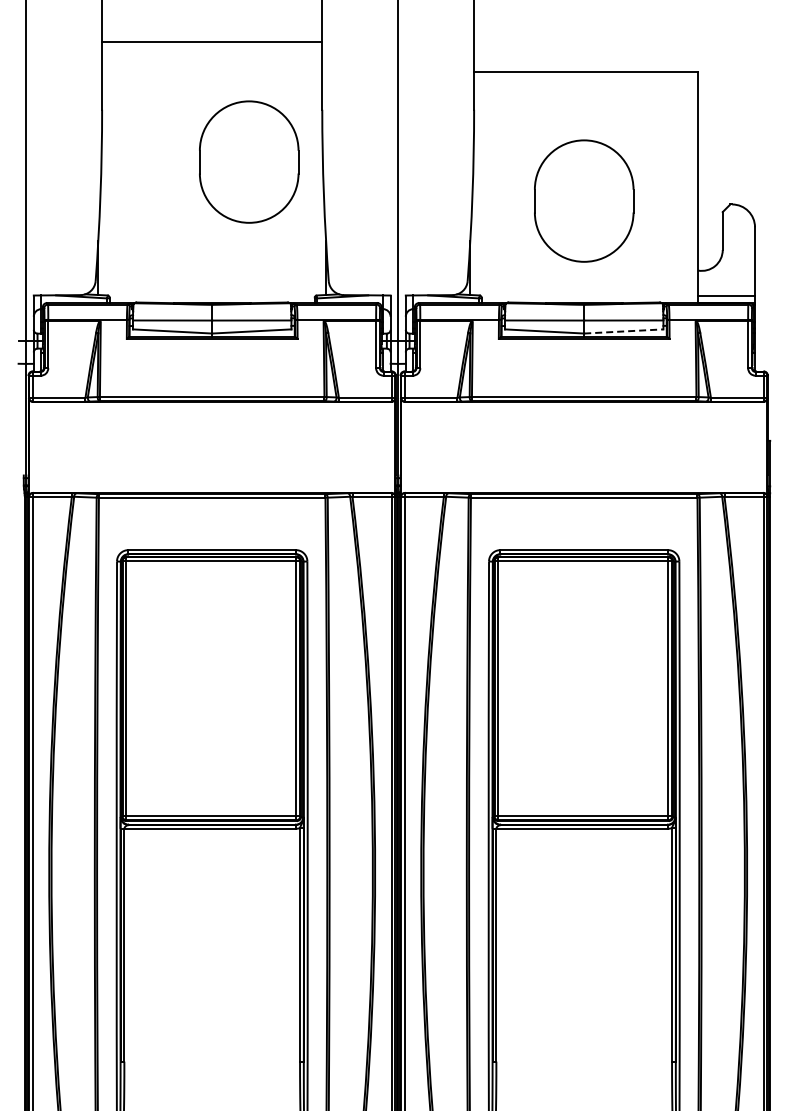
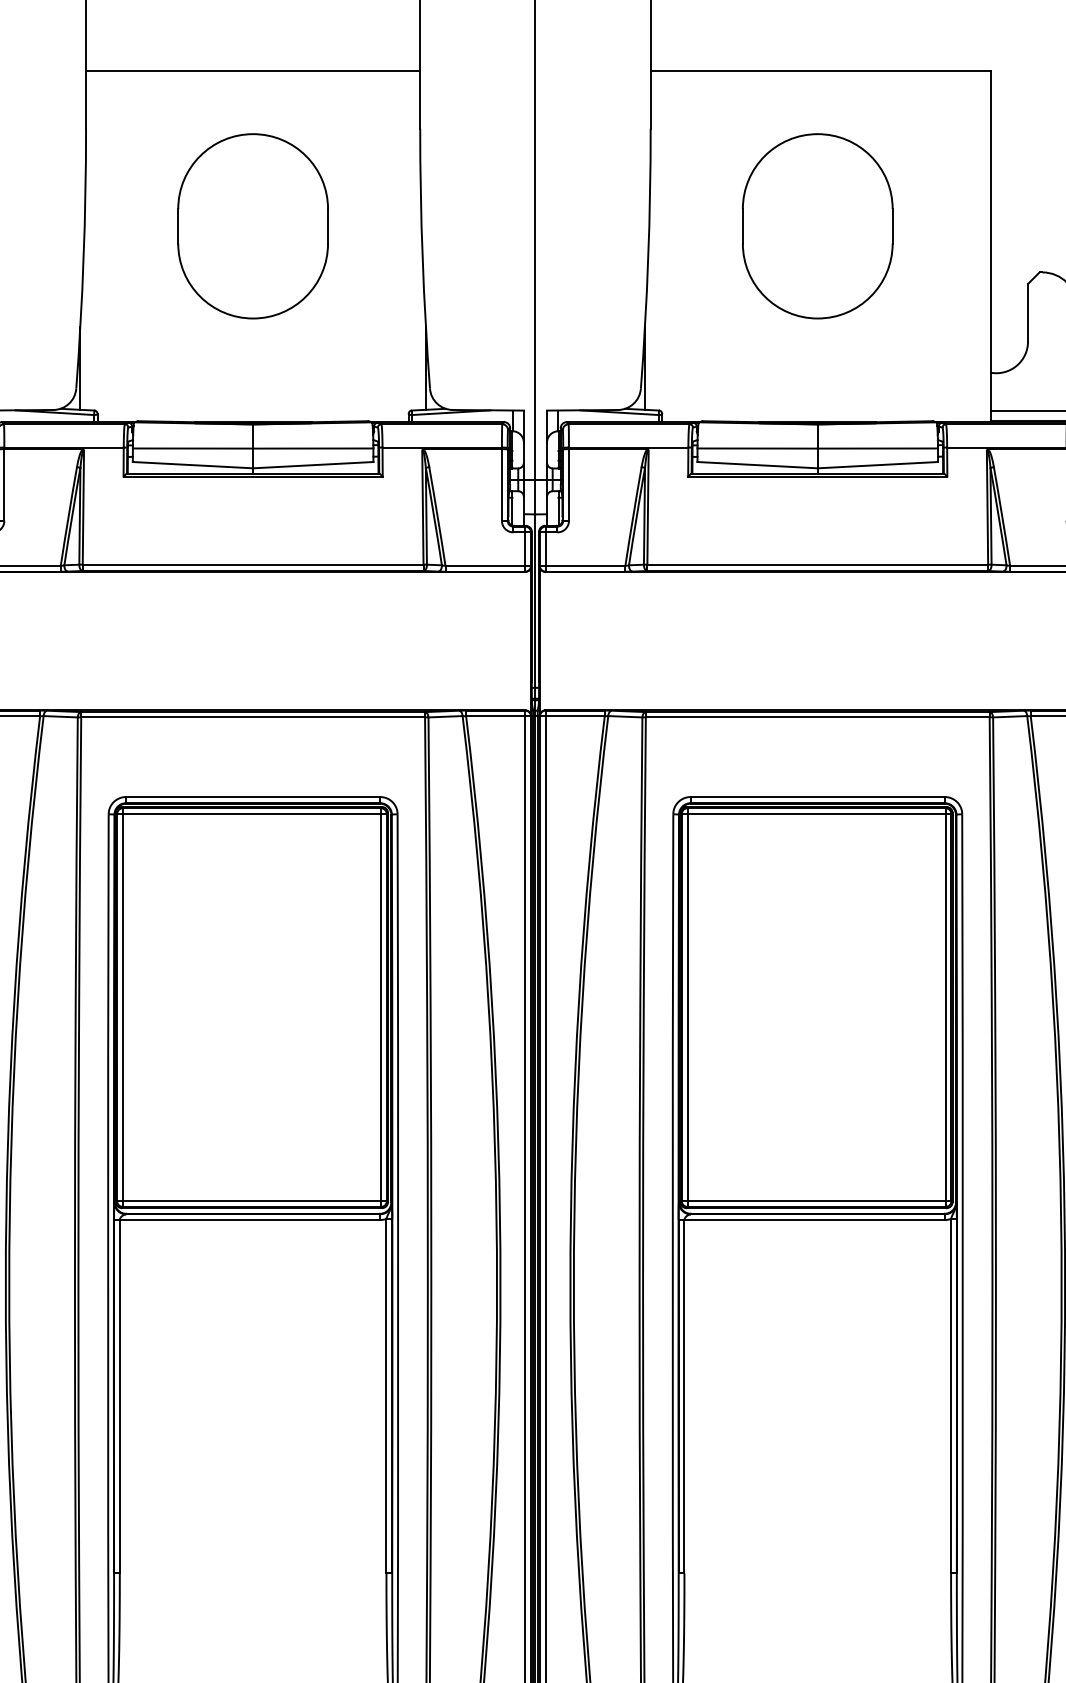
line: (212, 41) -> (253, 70), moved
part: (249, 161) -> (253, 225), moved
part: (584, 200) -> (818, 225), moved
line: (623, 331) -> (877, 465), dashed -> solid

